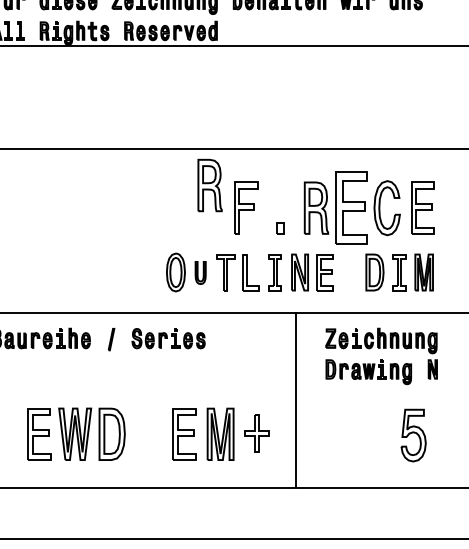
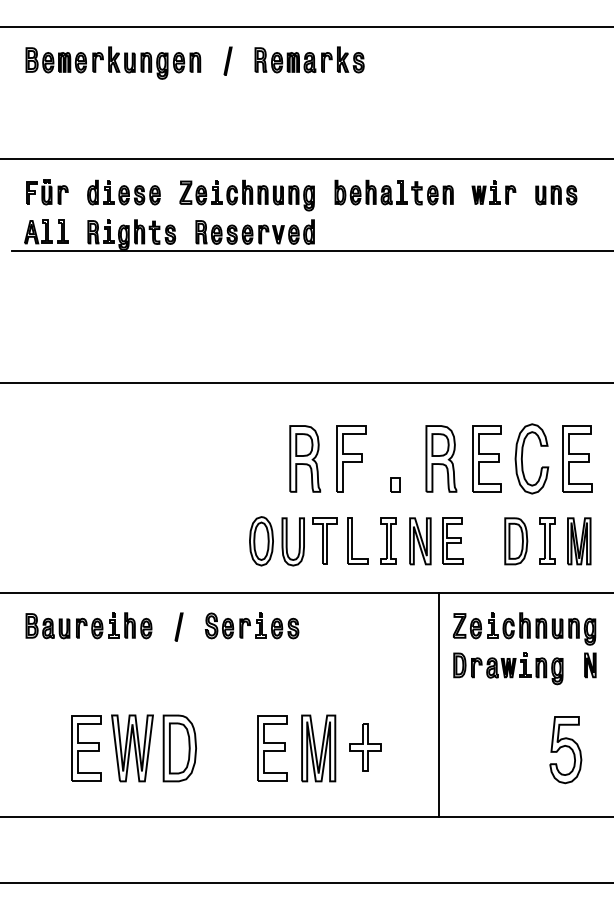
part: (210, 185) -> (305, 458), moved
part: (351, 207) -> (486, 458), size x0.71
part: (200, 272) -> (292, 541), size x1.67
line: (296, 400) -> (439, 704), moved

